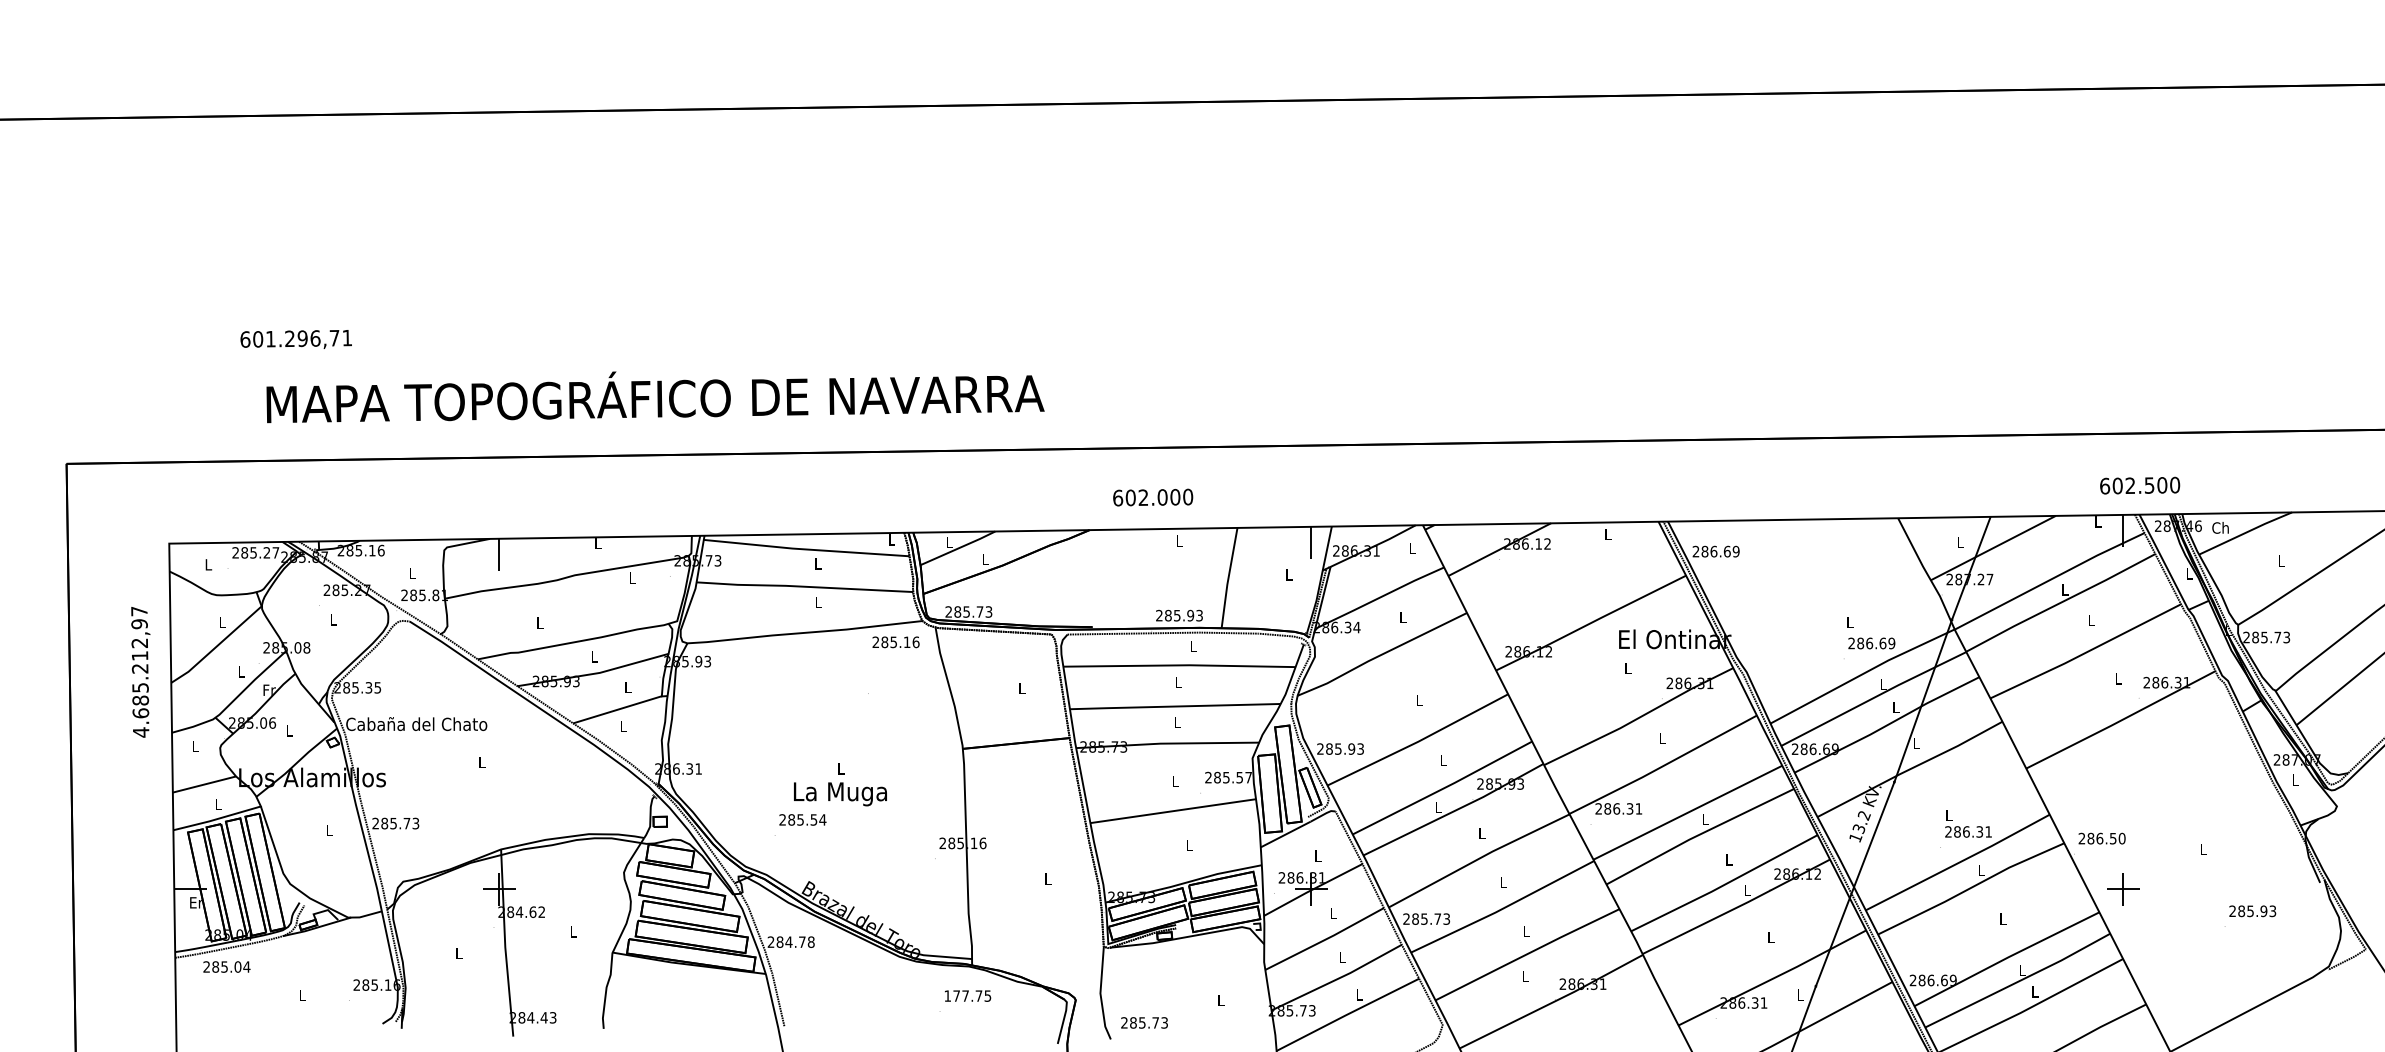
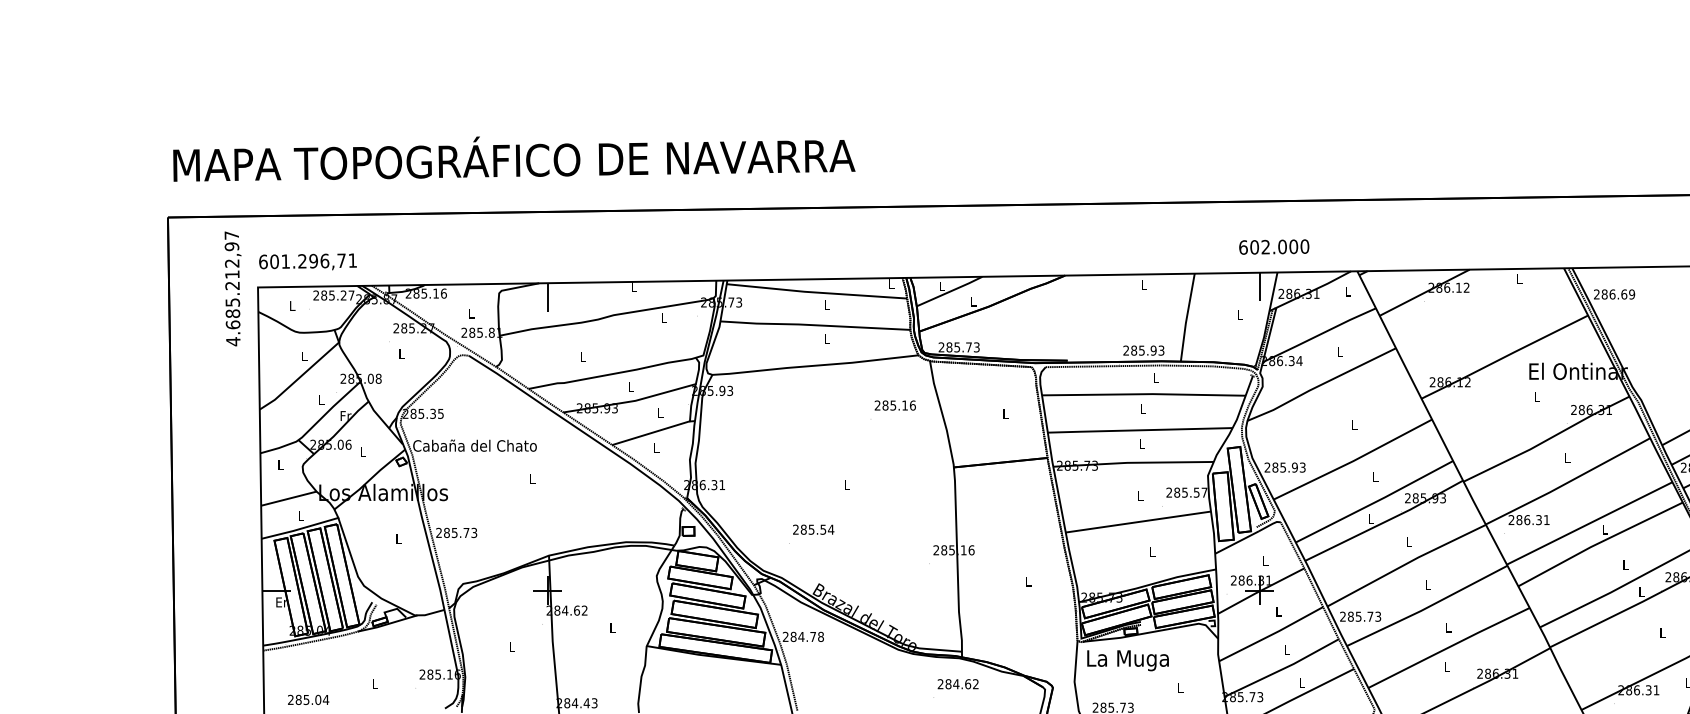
text: (295, 339) -> (307, 261), moved
text: (655, 397) -> (514, 159), moved
text: (1153, 497) -> (1274, 247), moved
text: (895, 642) -> (894, 405), moved
text: (140, 672) -> (232, 289), moved
text: (840, 794) -> (1128, 660), moved
text: (226, 966) -> (308, 699), moved
text: (967, 995) -> (957, 683), 177.75 -> 284.62

